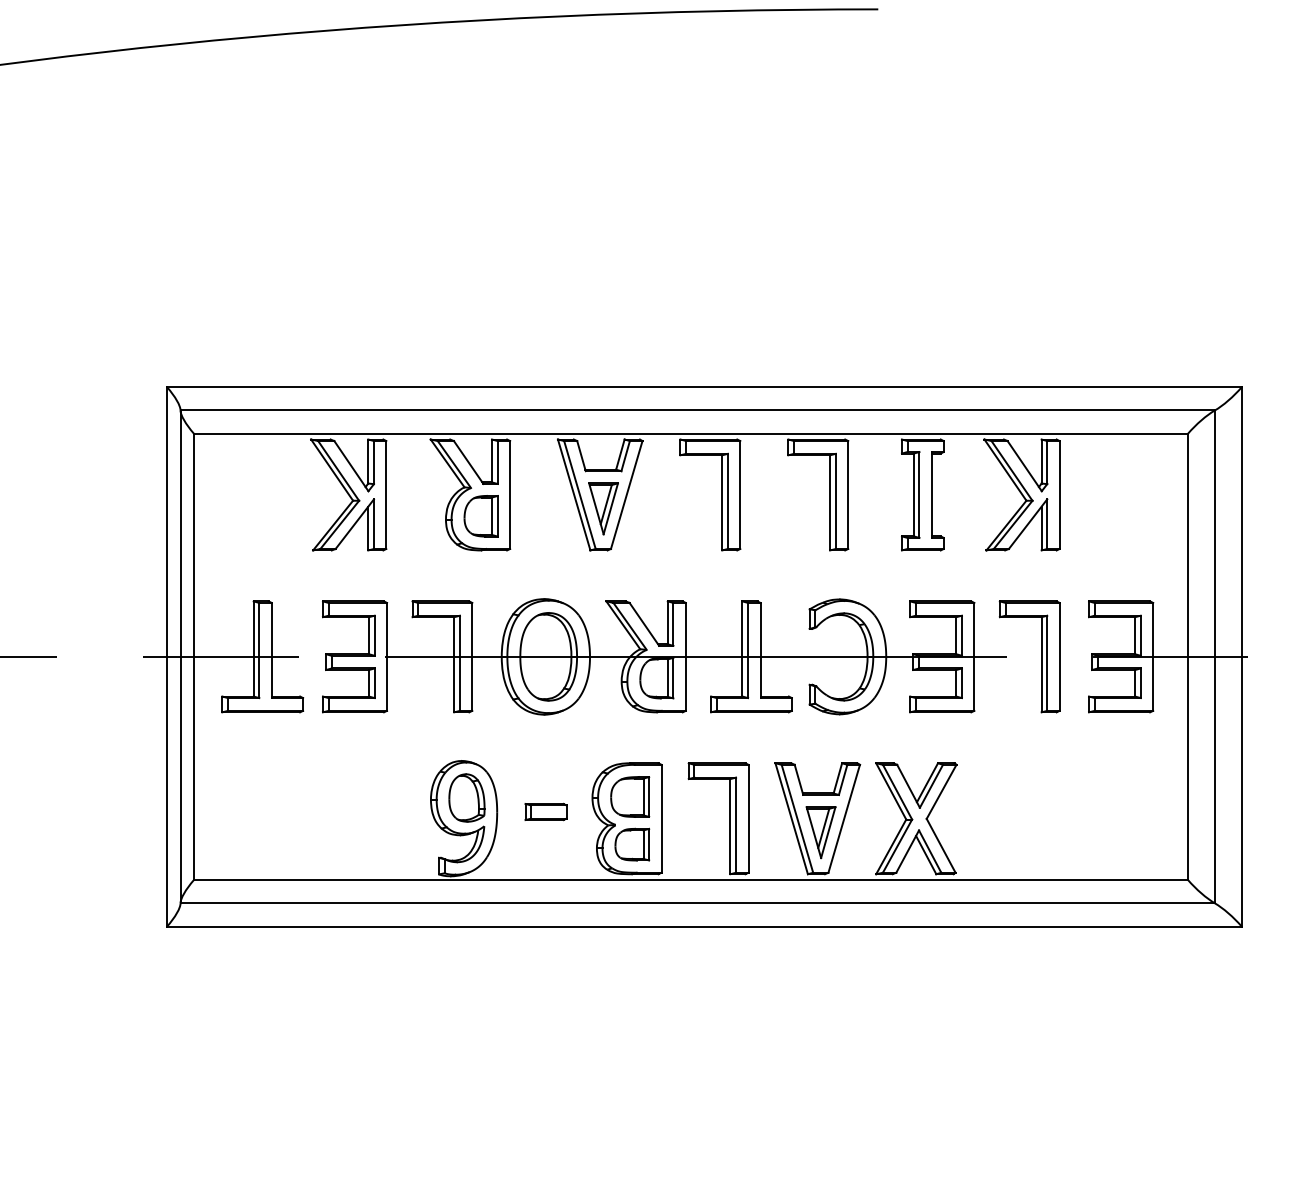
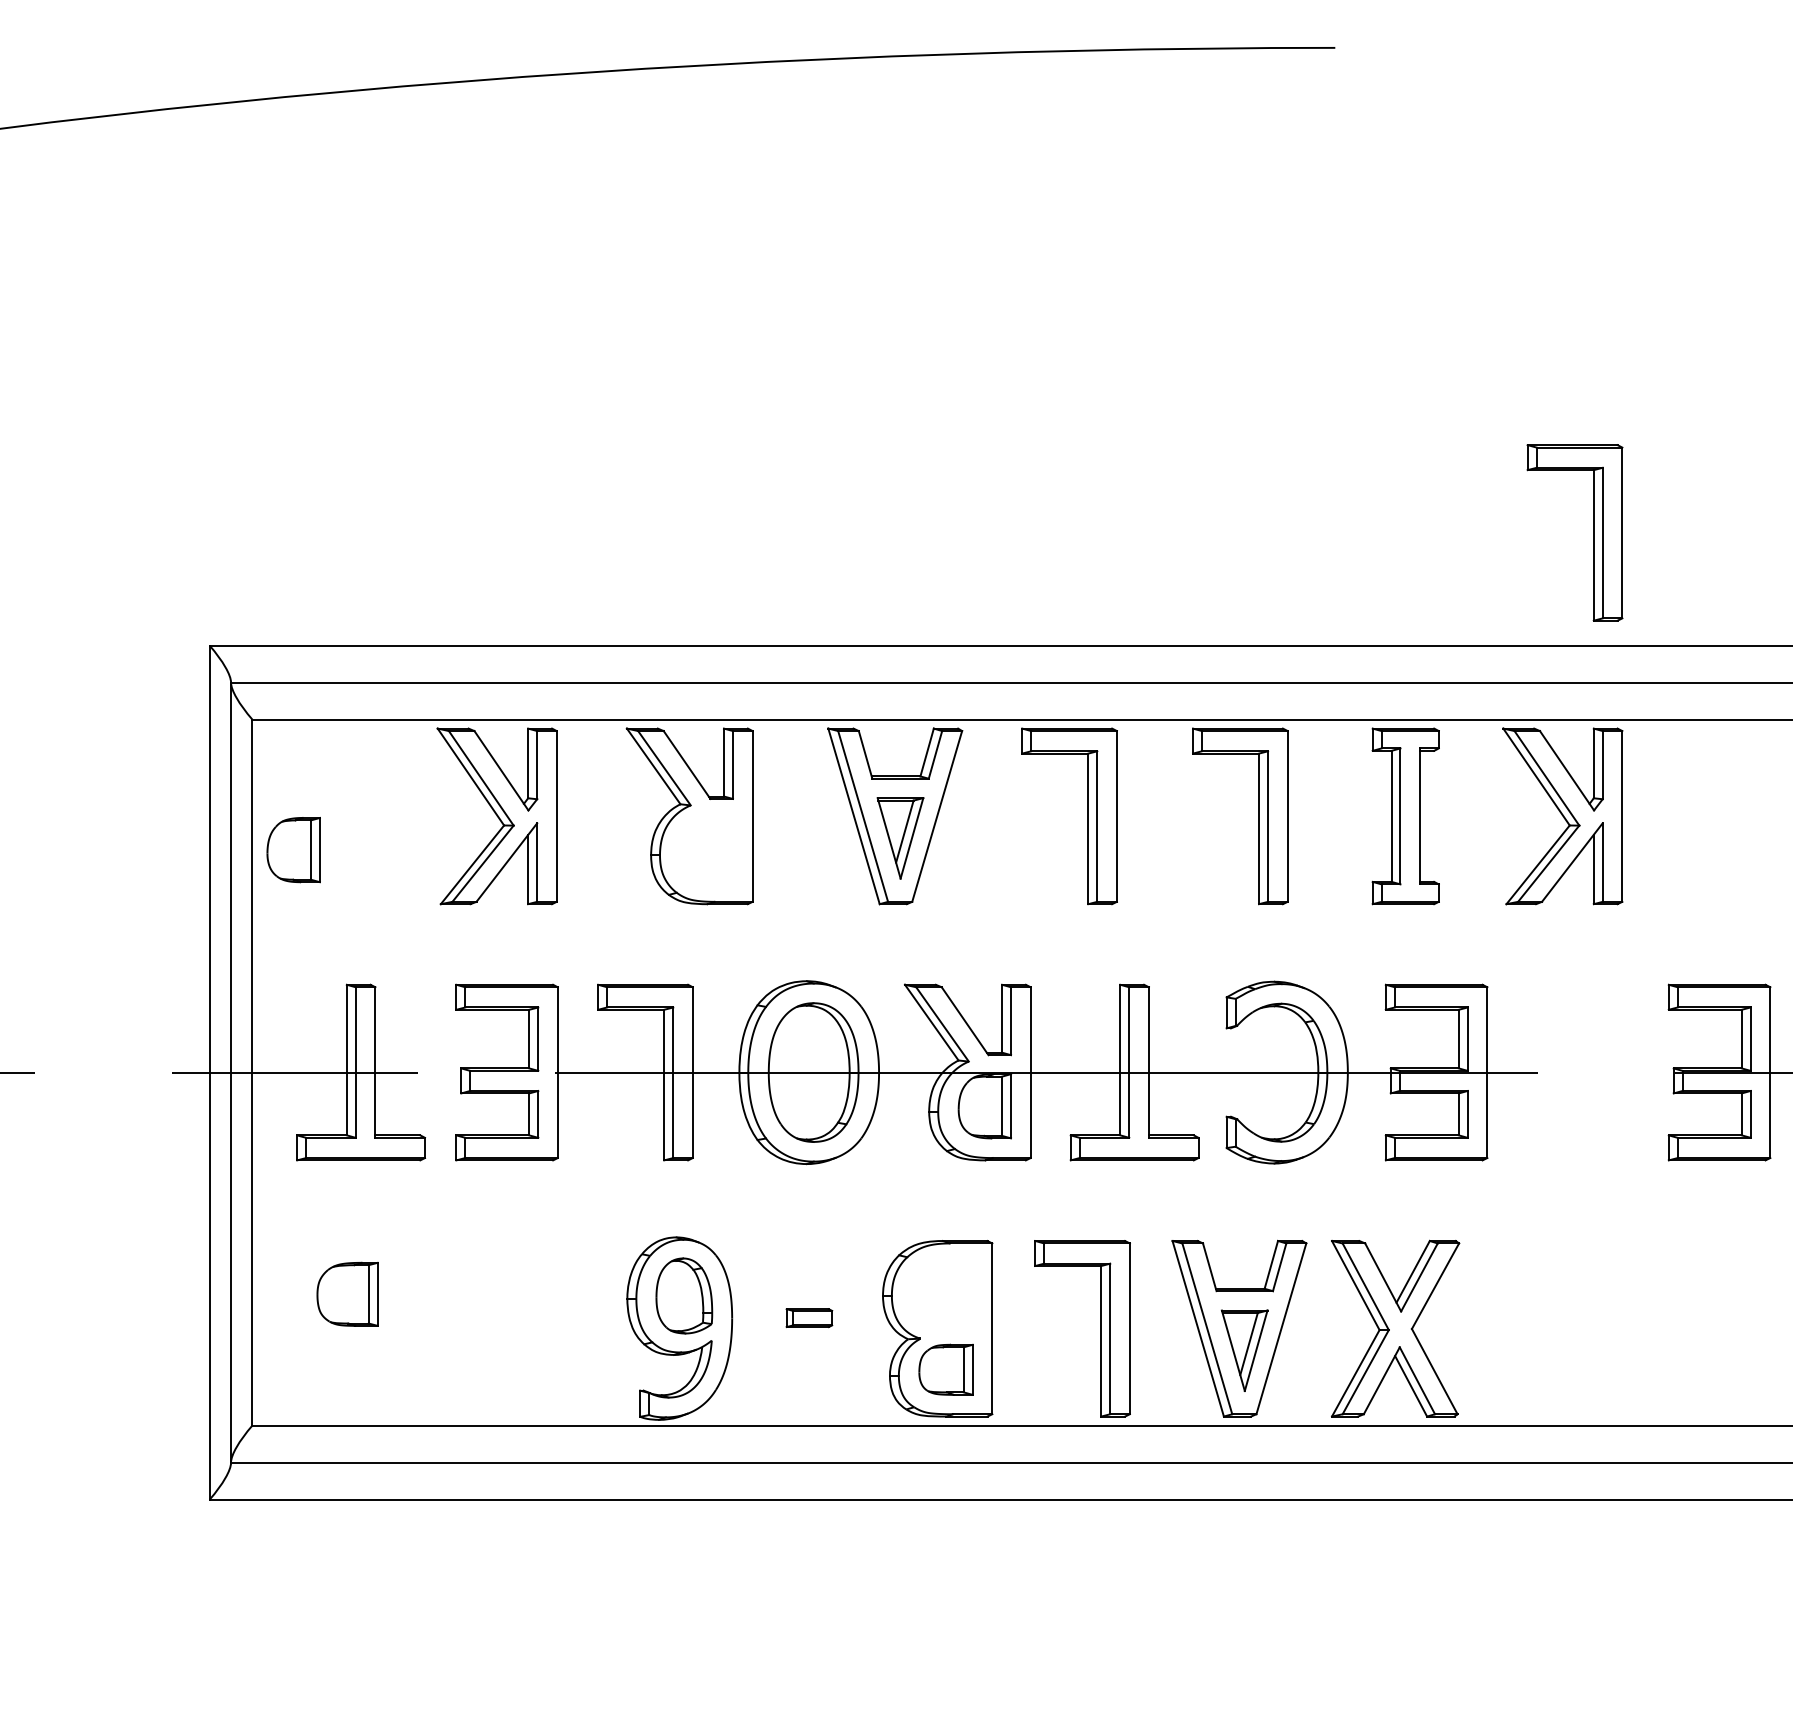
part: (480, 516) -> (292, 850), moved
part: (1041, 656) -> (1593, 532), moved
part: (630, 796) -> (348, 1293), moved
part: (545, 811) -> (808, 1317), size x0.7

